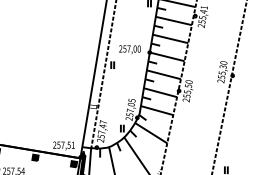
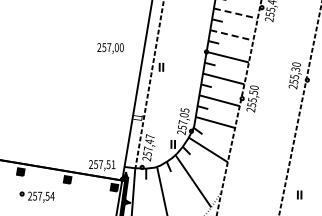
line: (174, 20) -> (236, 13), solid -> dashed
line: (171, 39) -> (232, 35), solid -> dashed
text: (129, 49) -> (110, 48), moved

